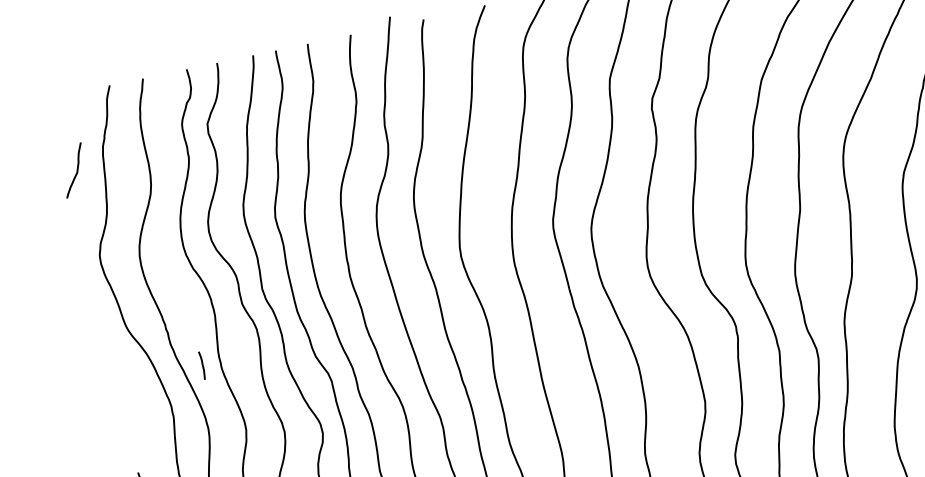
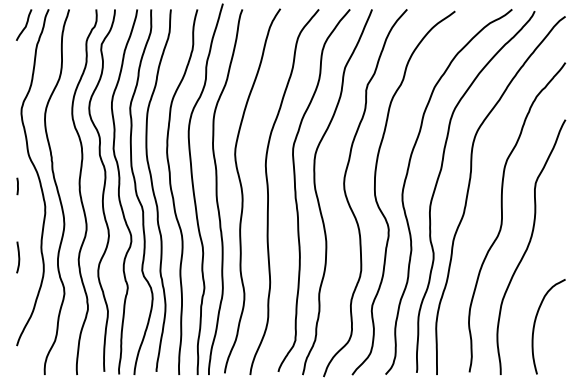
curve: (76, 168) -> (25, 24), moved
line: (202, 365) -> (17, 186), moved

